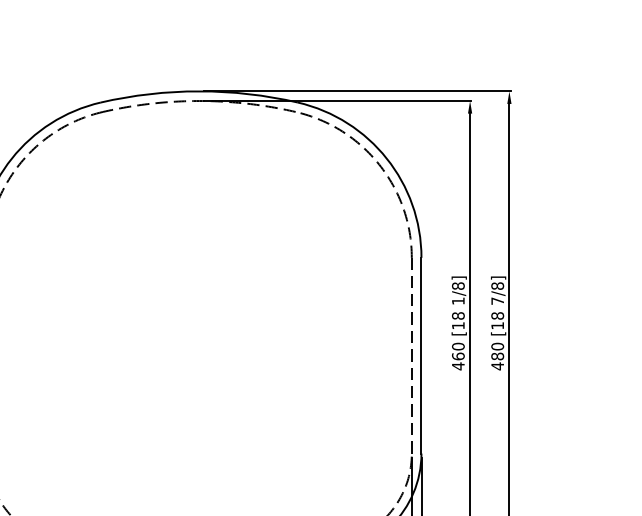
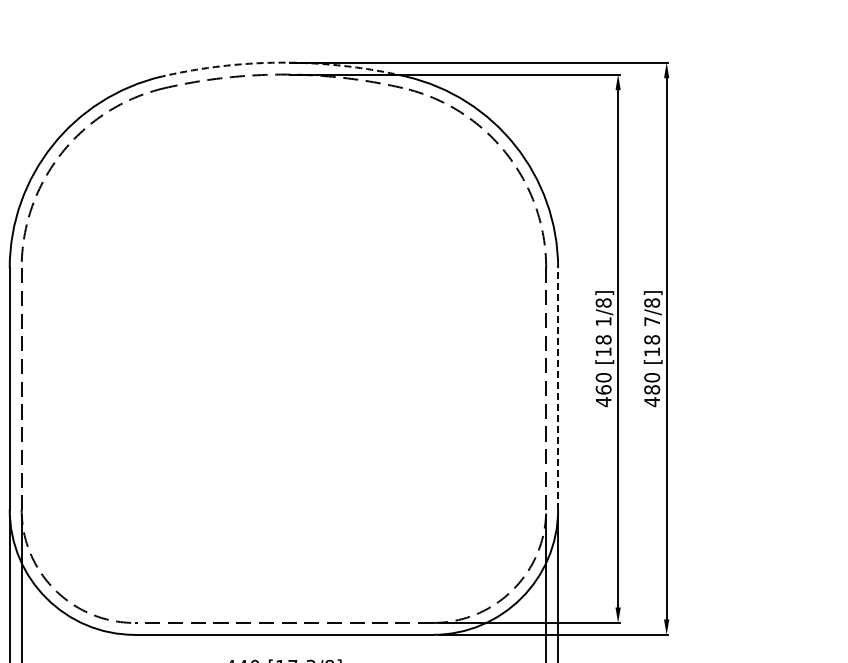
arc: (198, 91) -> (283, 62), solid -> dashed
line: (421, 355) -> (558, 388), solid -> dashed

